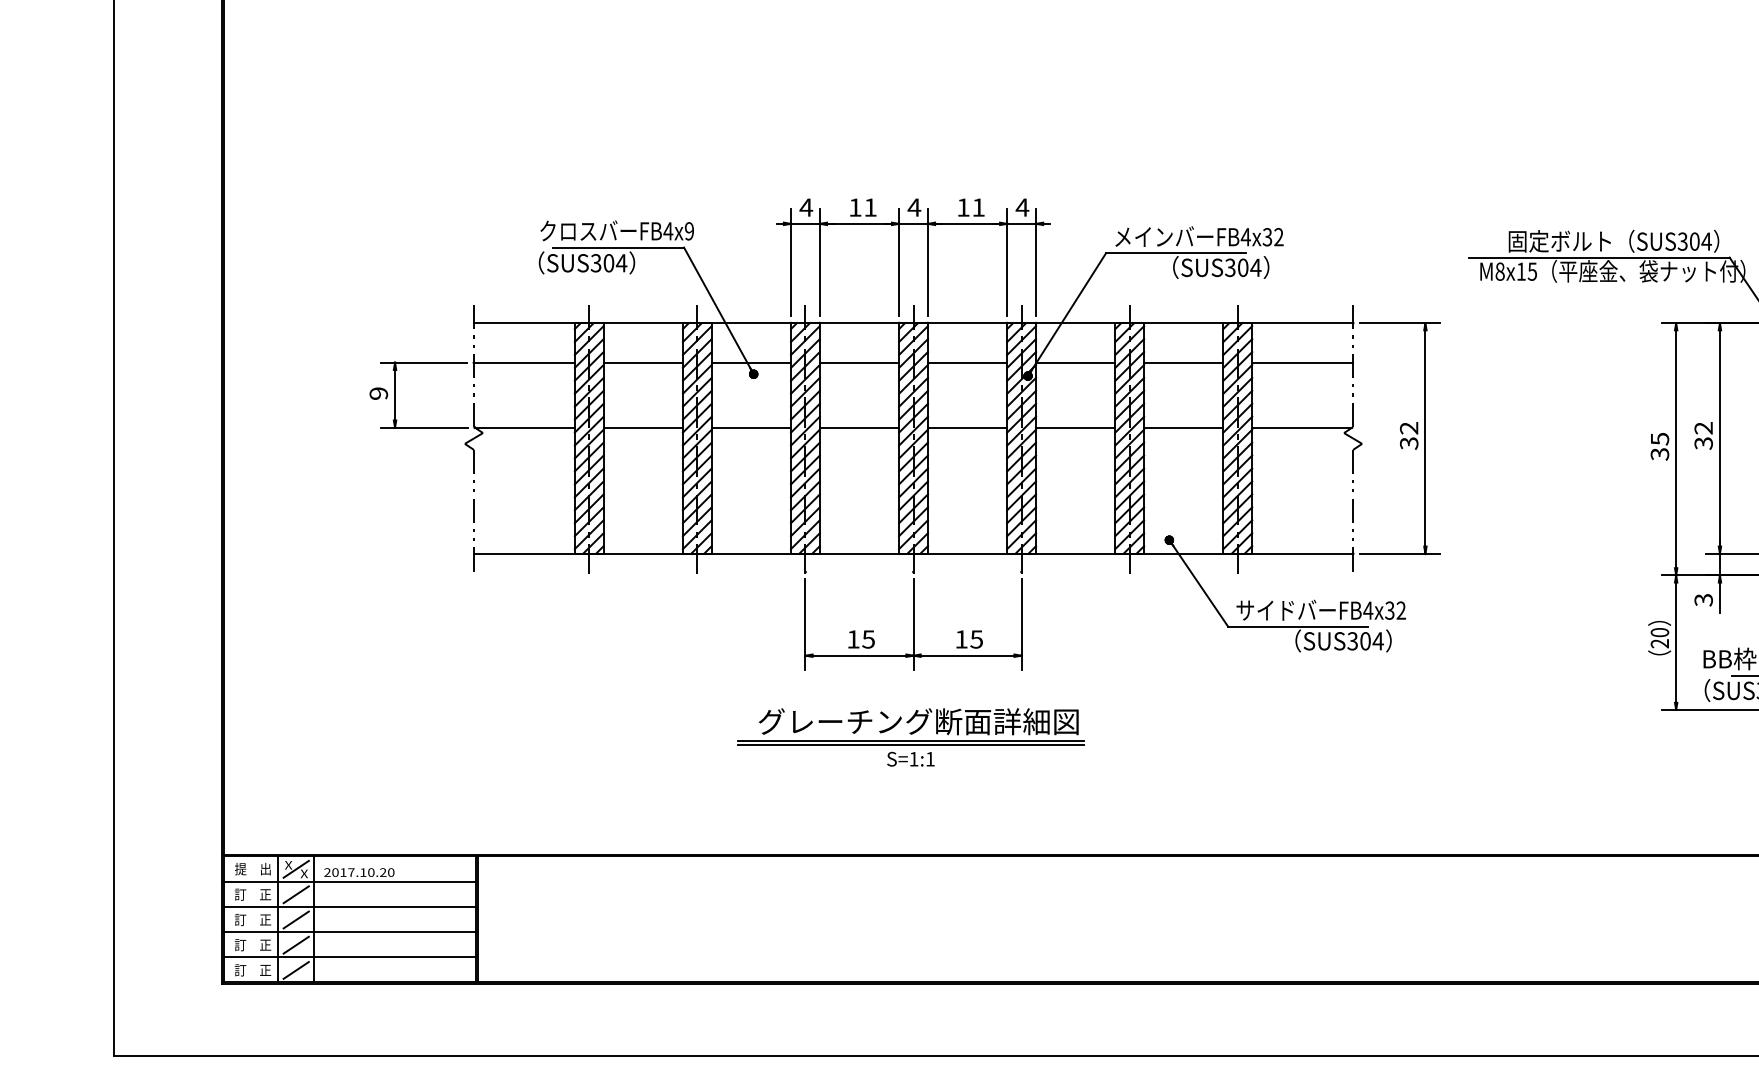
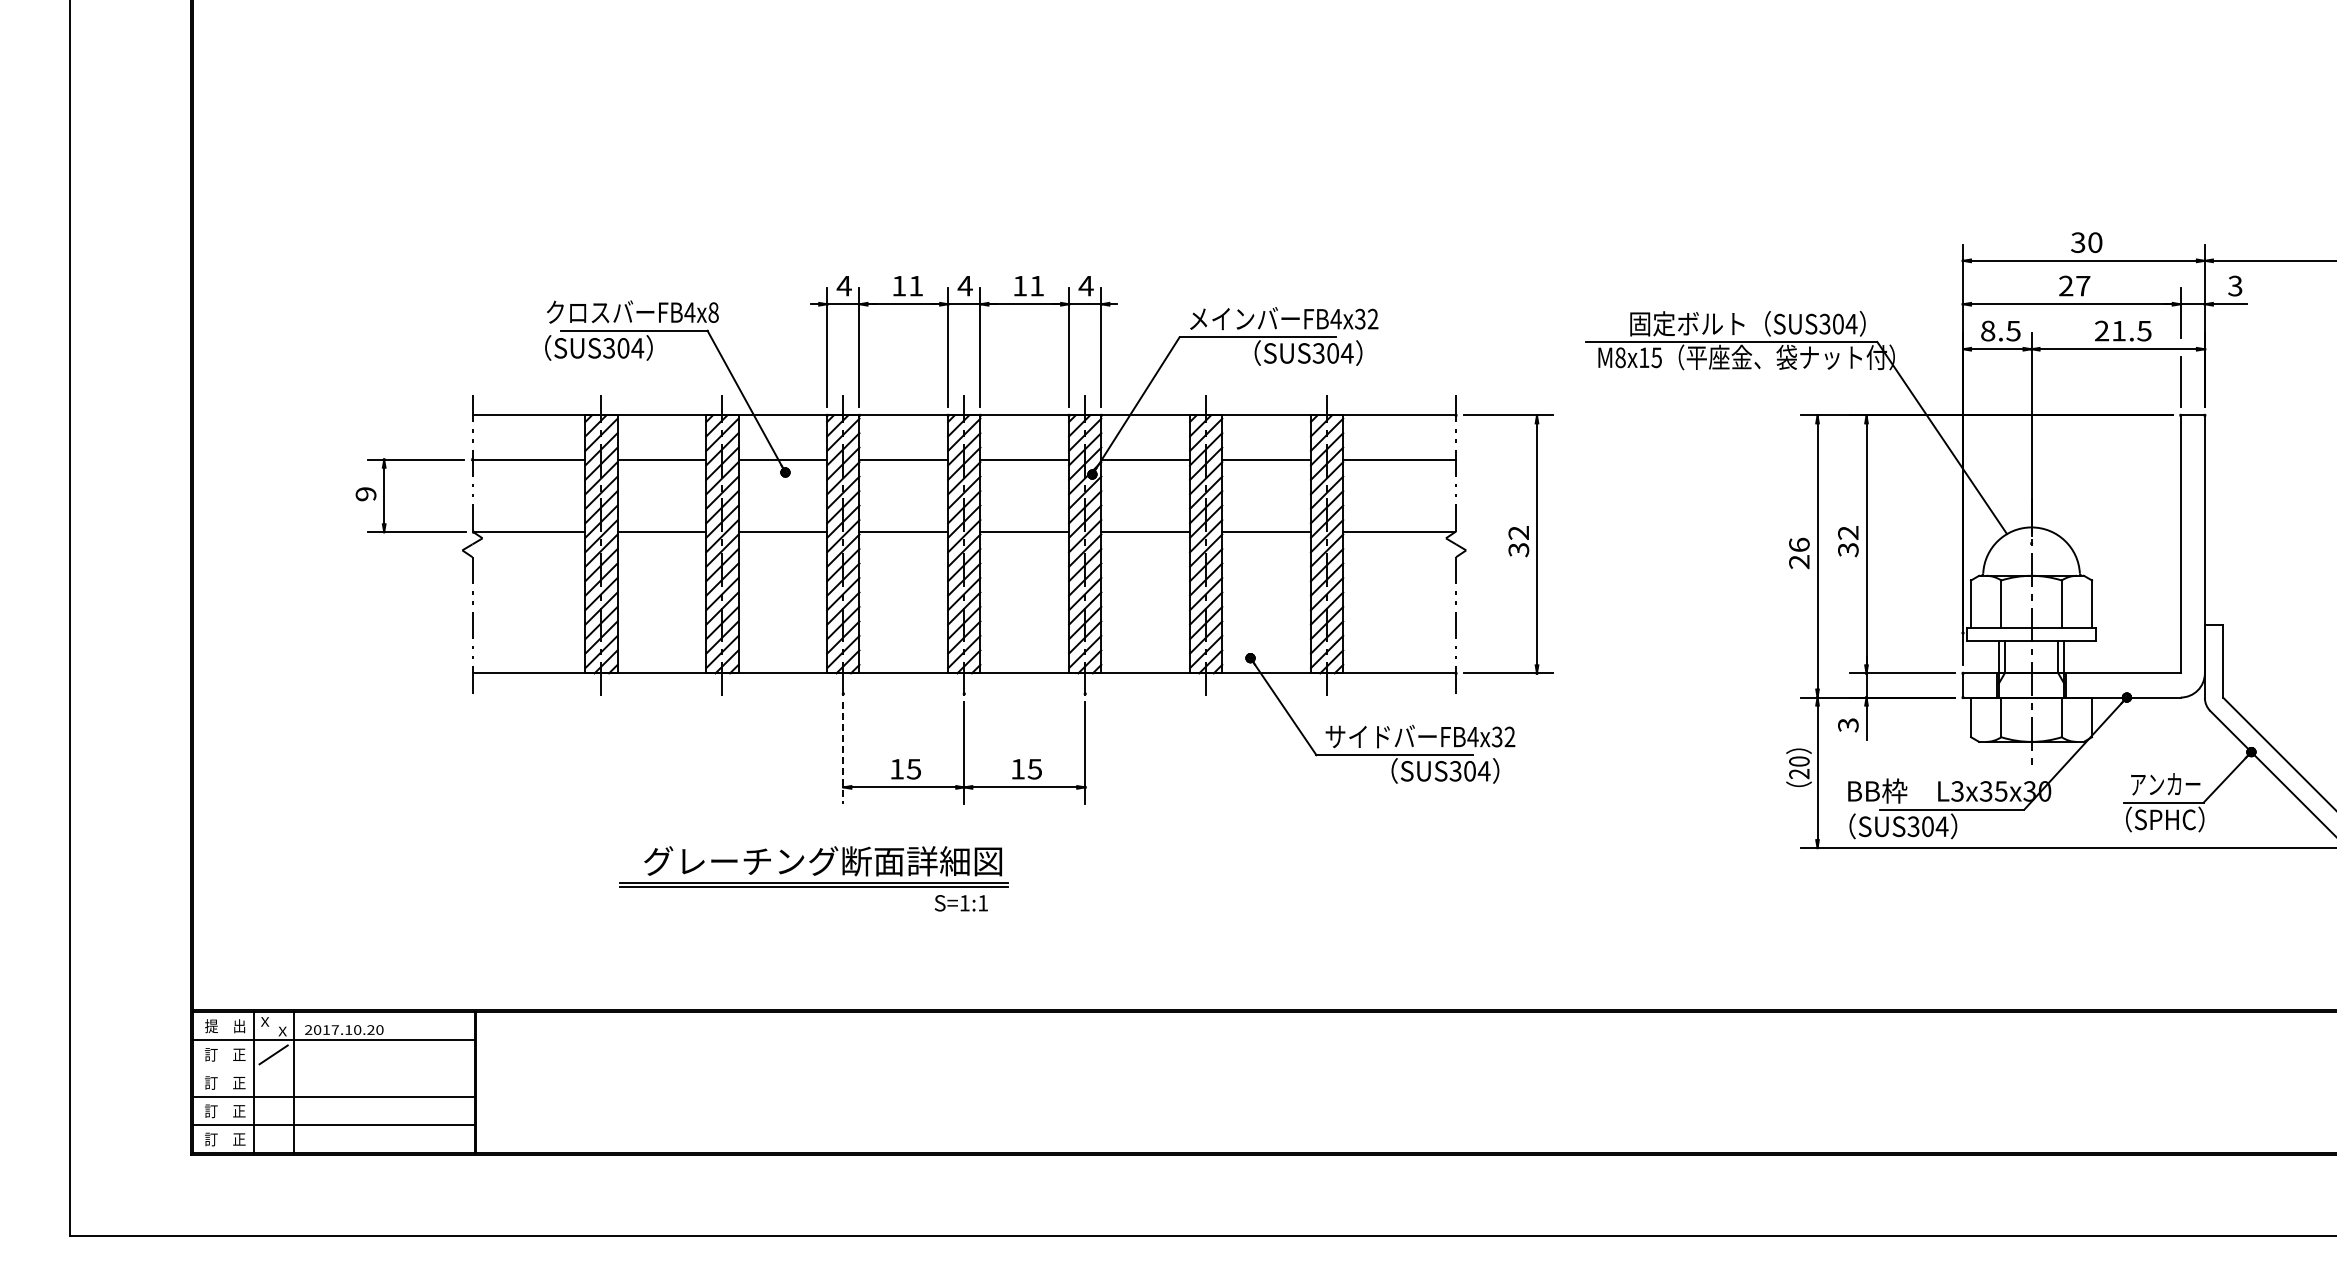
text: (689, 231) -> (713, 312), FB4x9 -> FB4x8
text: (1660, 446) -> (1799, 553), 35 -> 26
line: (805, 624) -> (843, 752), solid -> dashed
part: (910, 726) -> (813, 866), moved
line: (296, 869) -> (273, 1026), removed
line: (350, 906) -> (334, 1068), removed
line: (296, 919) -> (273, 1082), removed
line: (296, 944) -> (273, 1110), removed
line: (296, 970) -> (273, 1139), removed

